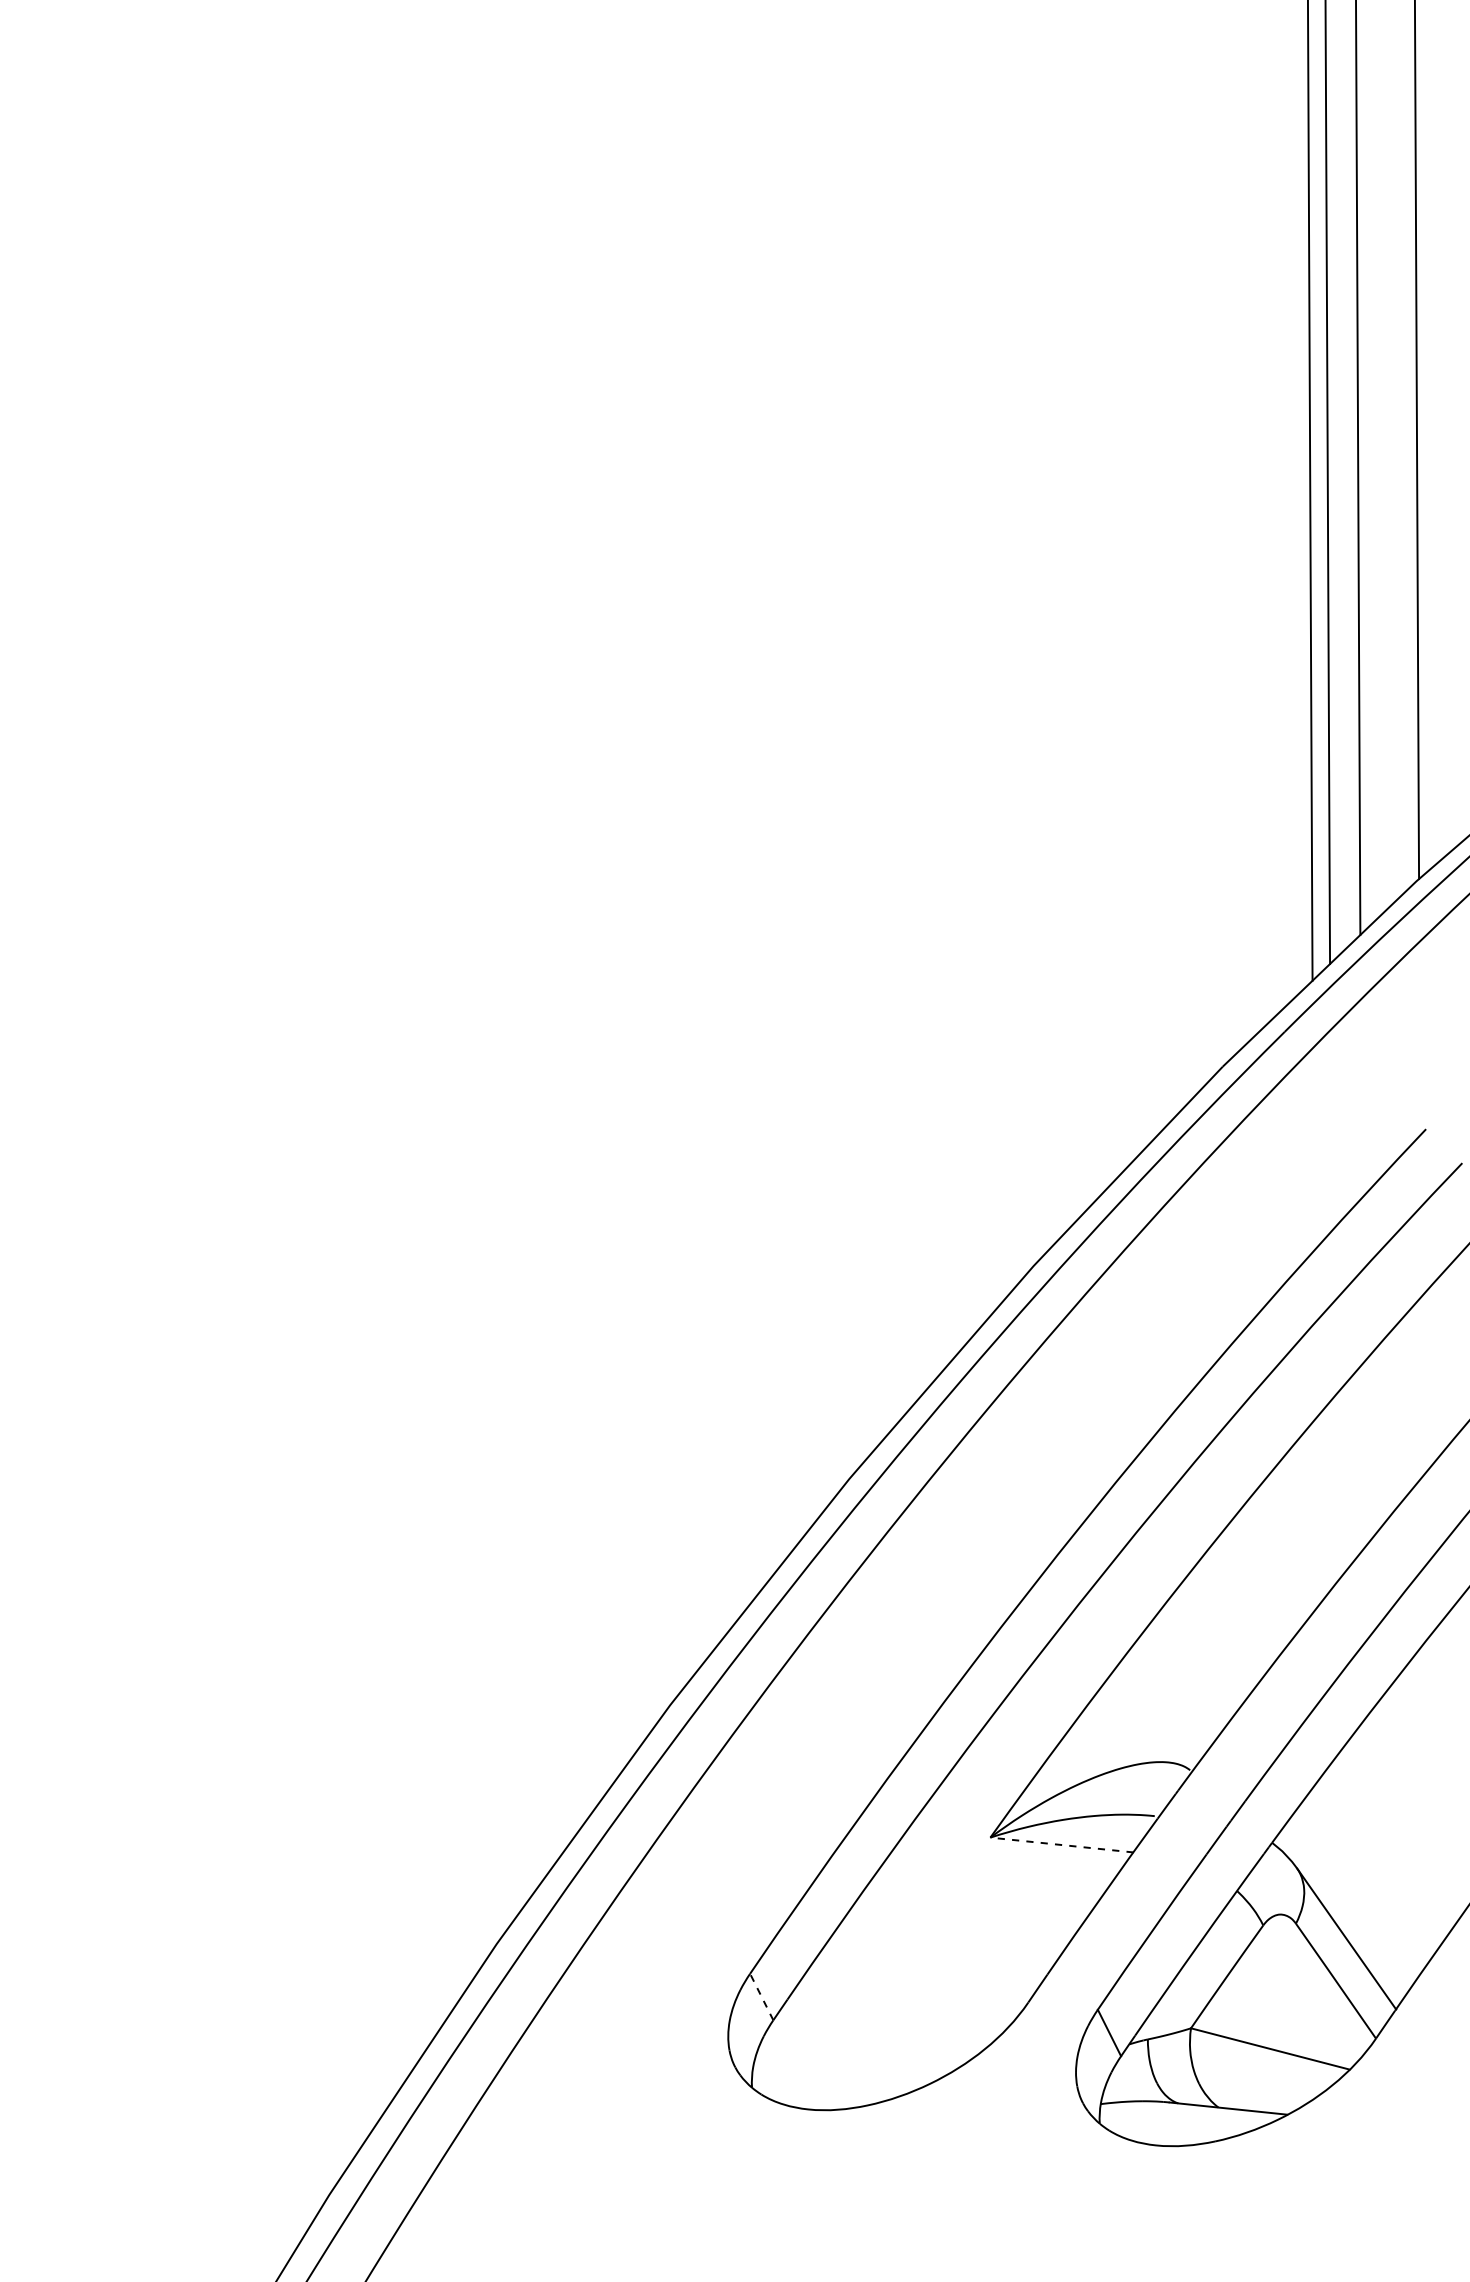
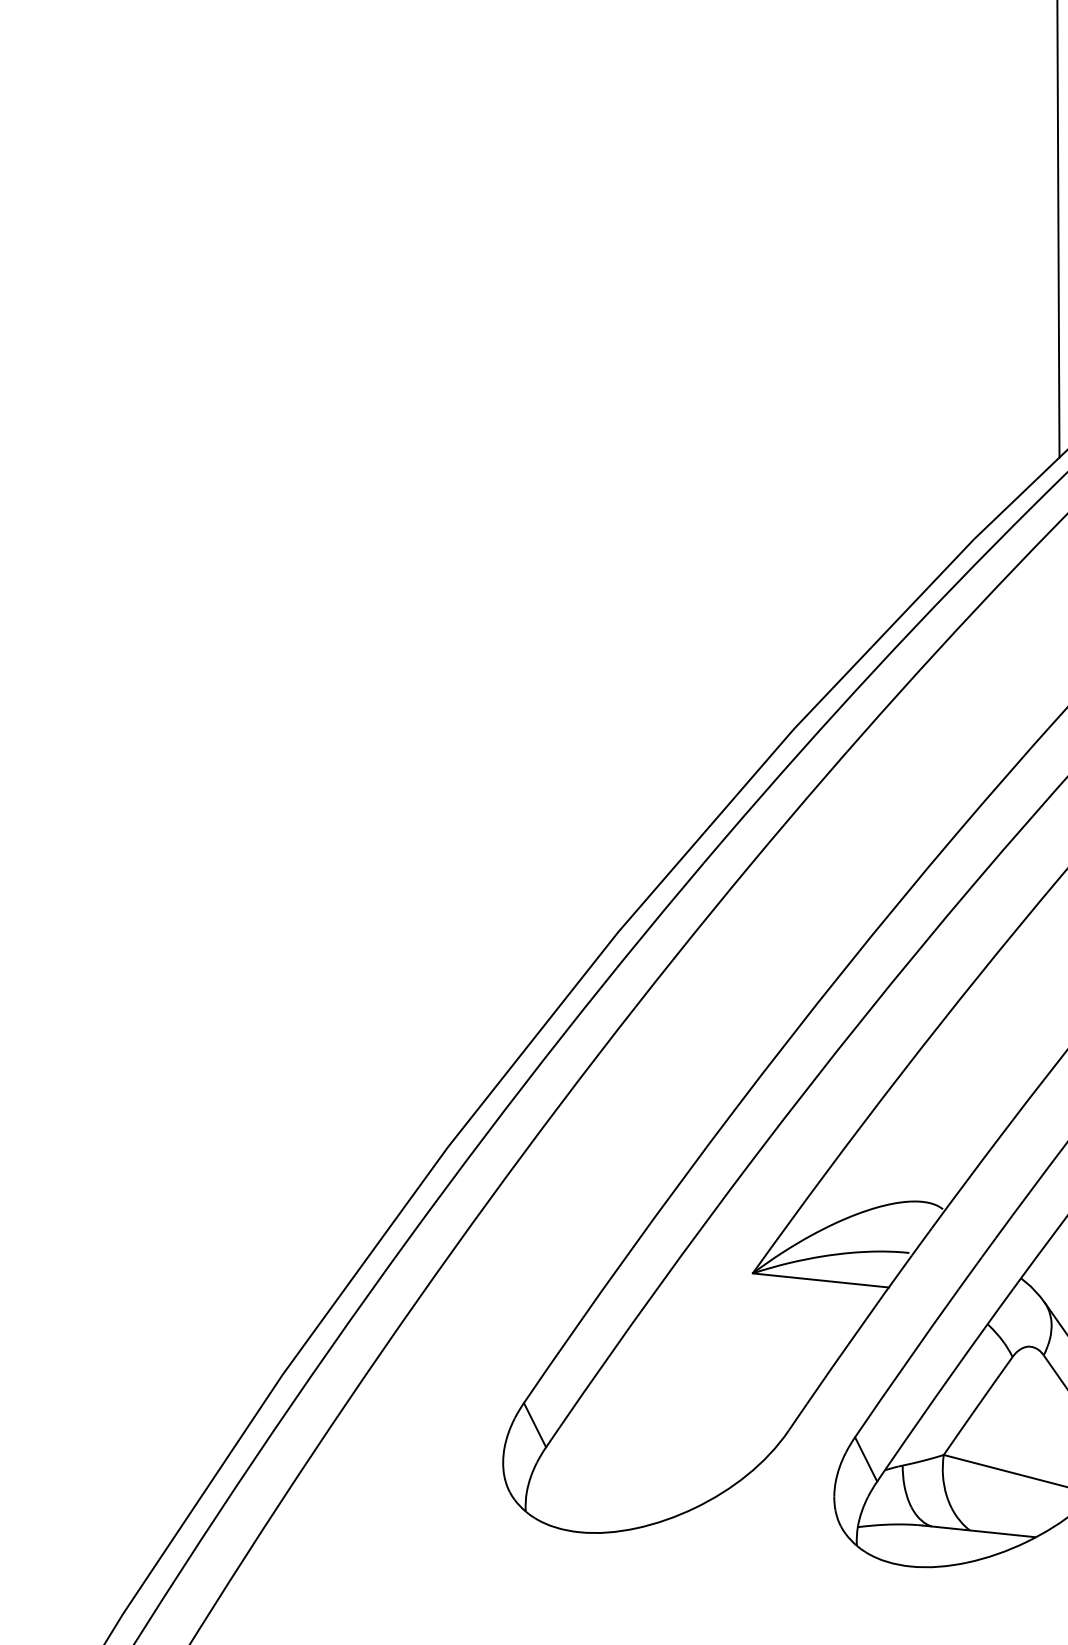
line: (1061, 1844) -> (820, 1279), dashed -> solid
line: (761, 1997) -> (534, 1425), dashed -> solid

